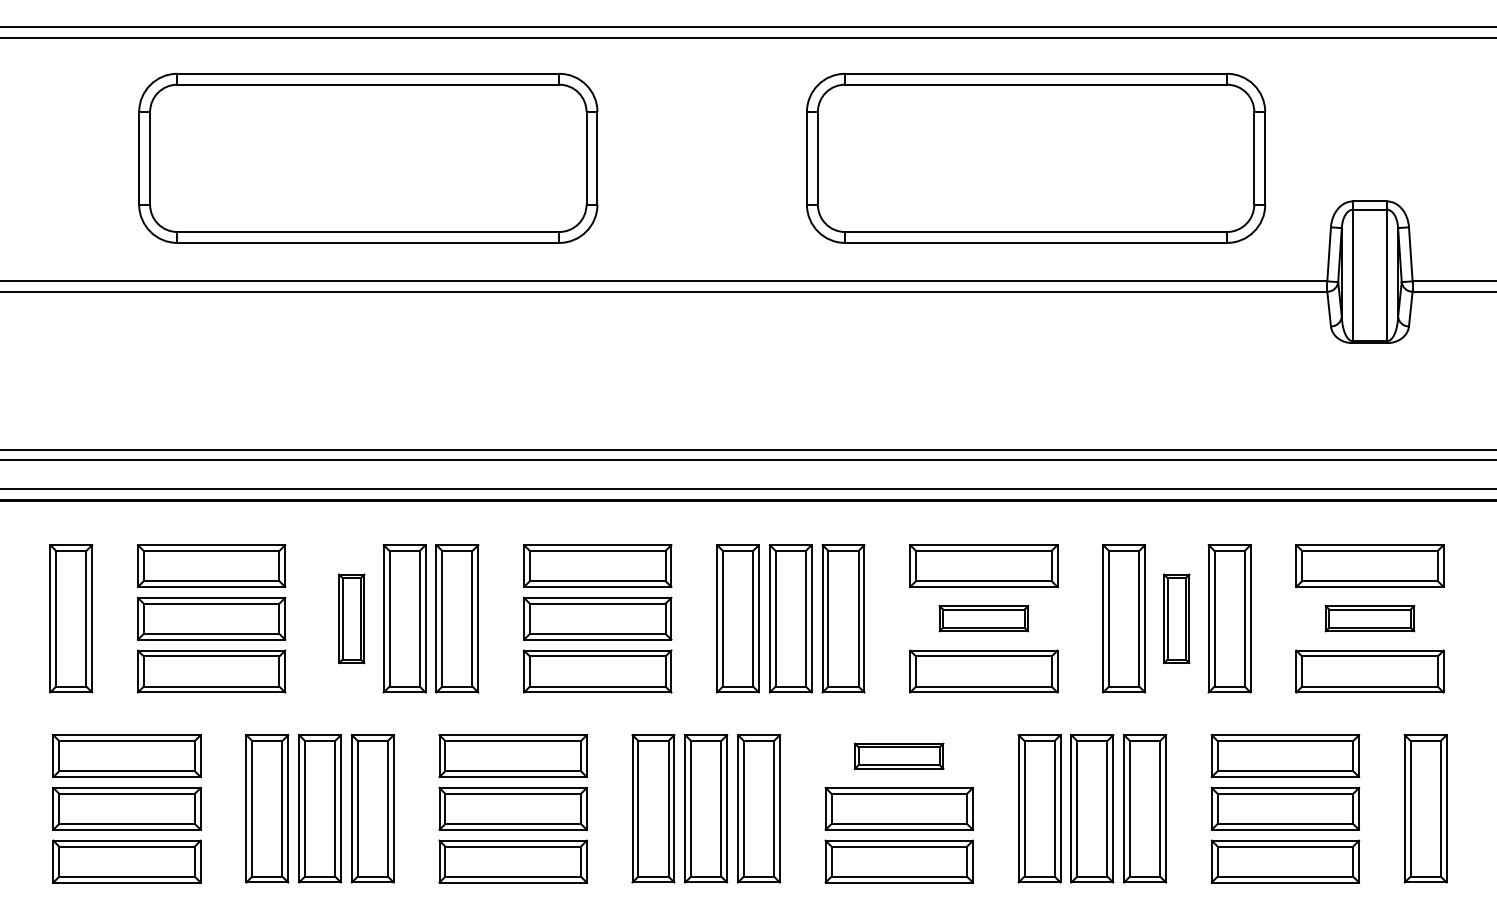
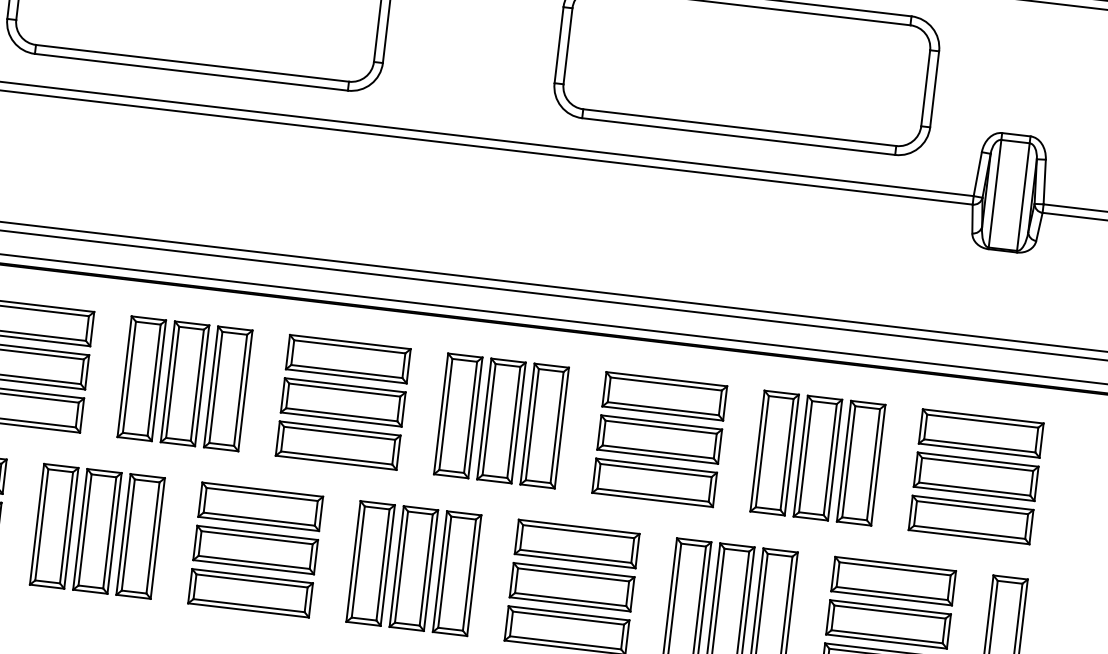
part: (351, 618) -> (141, 378), size x1.67
part: (983, 618) -> (659, 439), size x1.67
part: (1176, 618) -> (817, 457), size x1.67
part: (1369, 618) -> (975, 476), size x1.67
part: (898, 756) -> (576, 544), size x1.67

